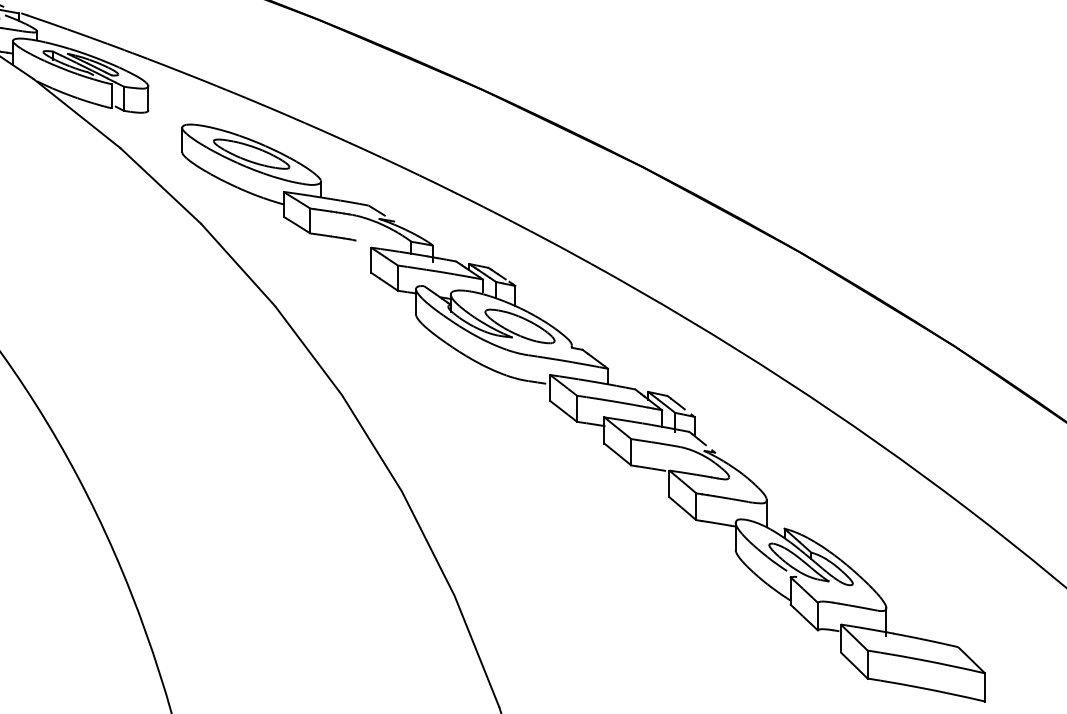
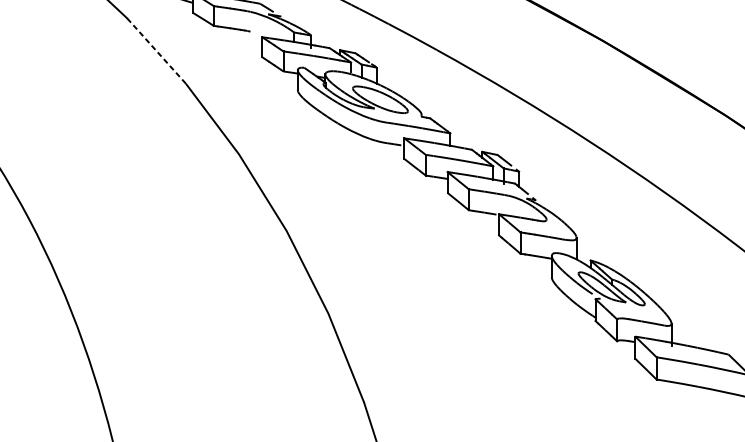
line: (237, 264) -> (155, 50), solid -> dashed

